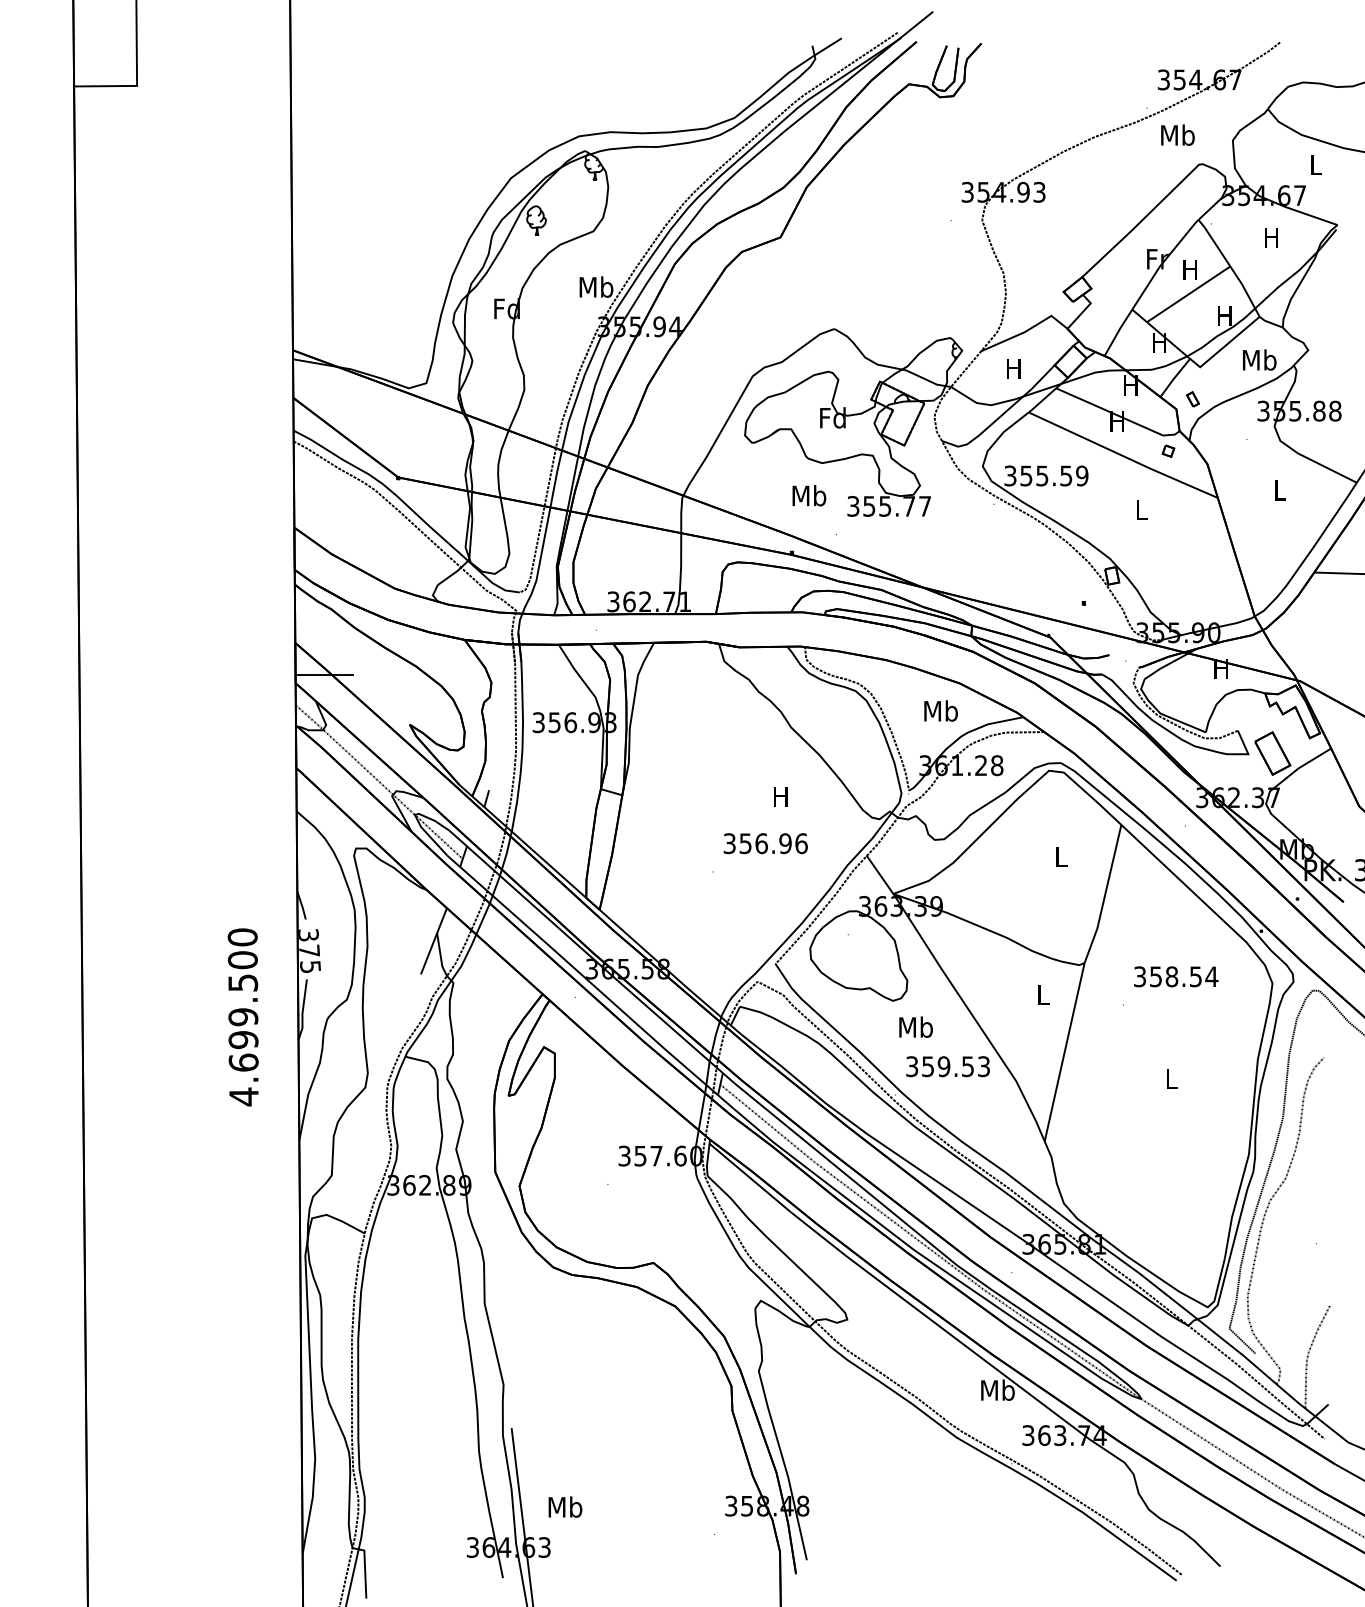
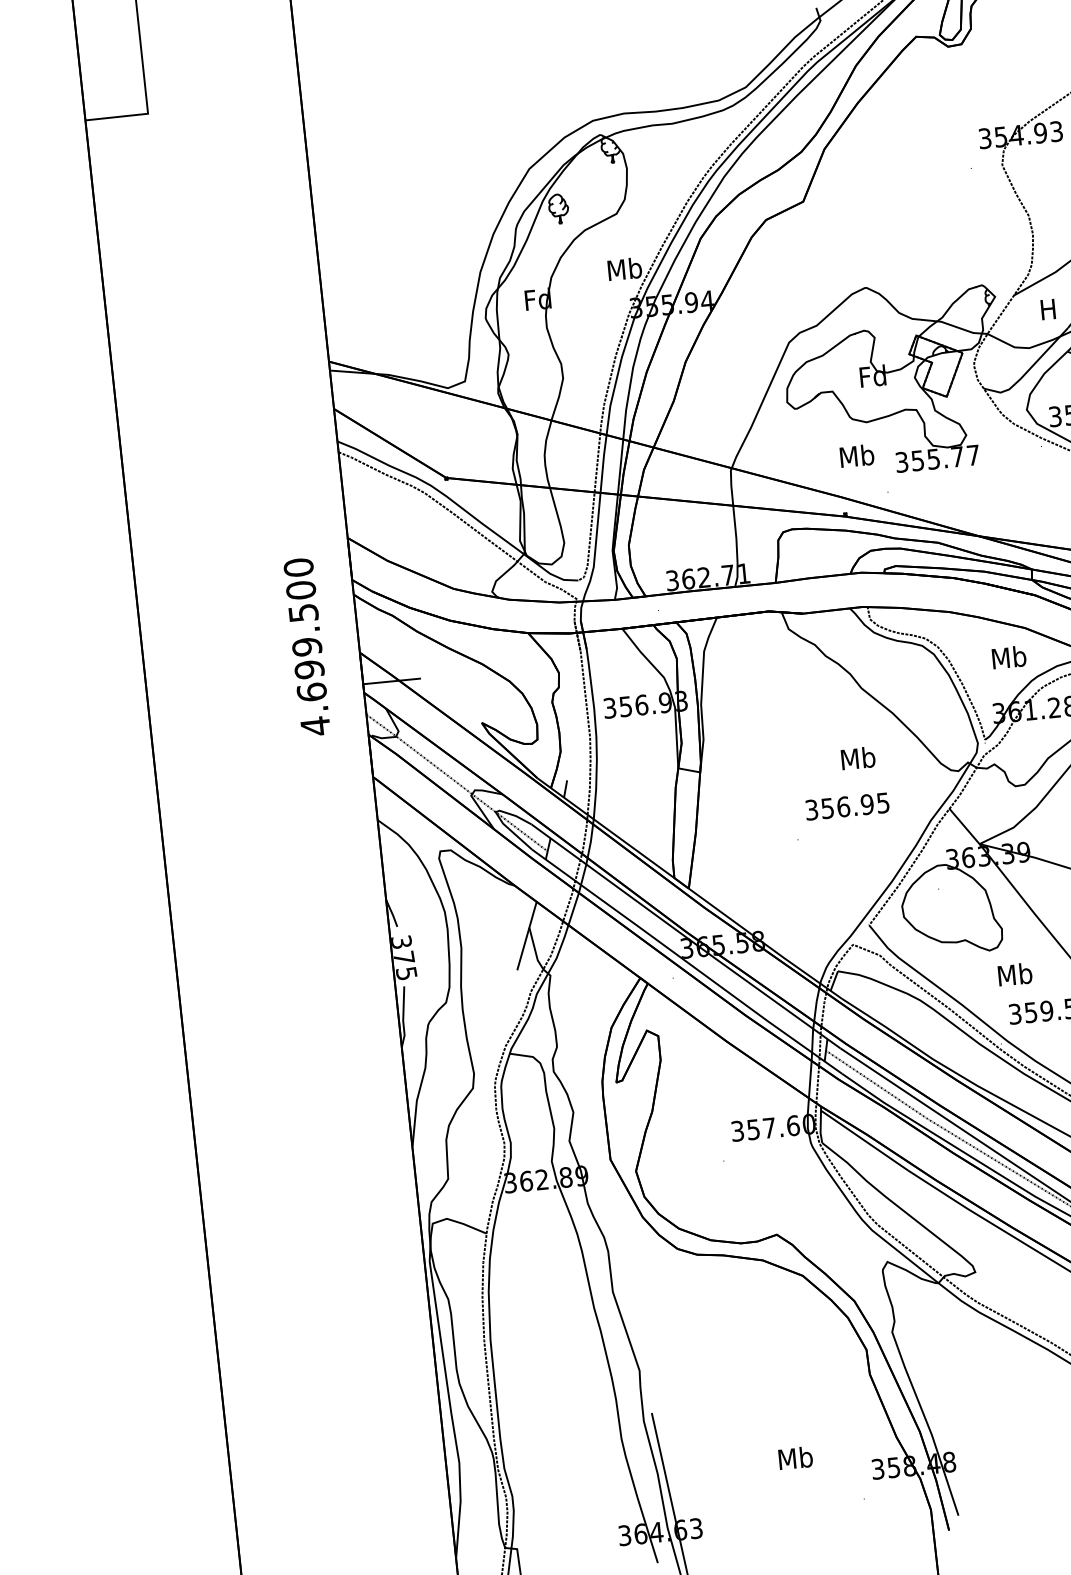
text: (780, 796) -> (857, 758), H -> Mb
text: (801, 843) -> (883, 802), 356.96 -> 356.95
text: (242, 1017) -> (306, 647), moved
text: (565, 1506) -> (795, 1457), moved

